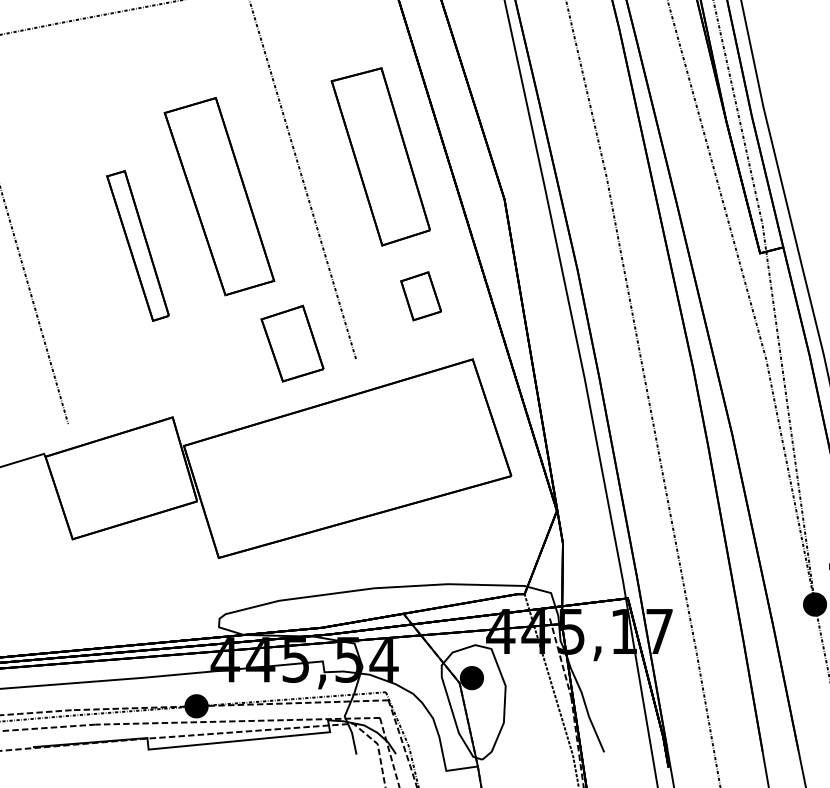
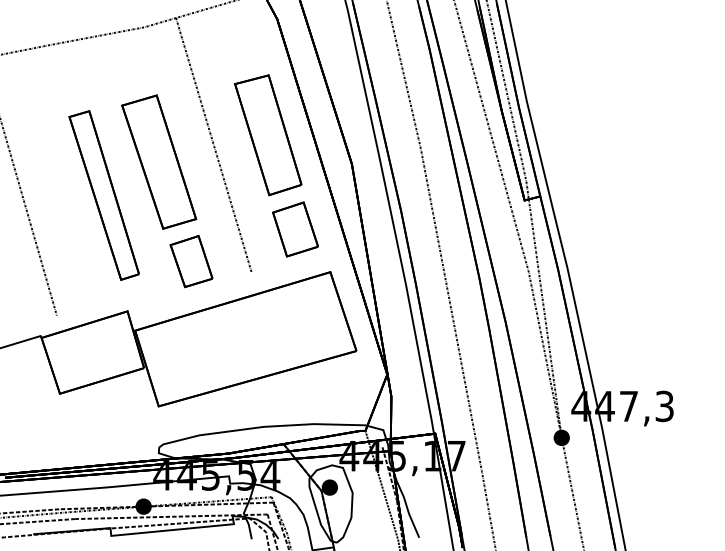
part: (137, 245) -> (103, 195), size x1.67
part: (421, 296) -> (295, 229), size x1.67
part: (292, 343) -> (191, 261), moved

